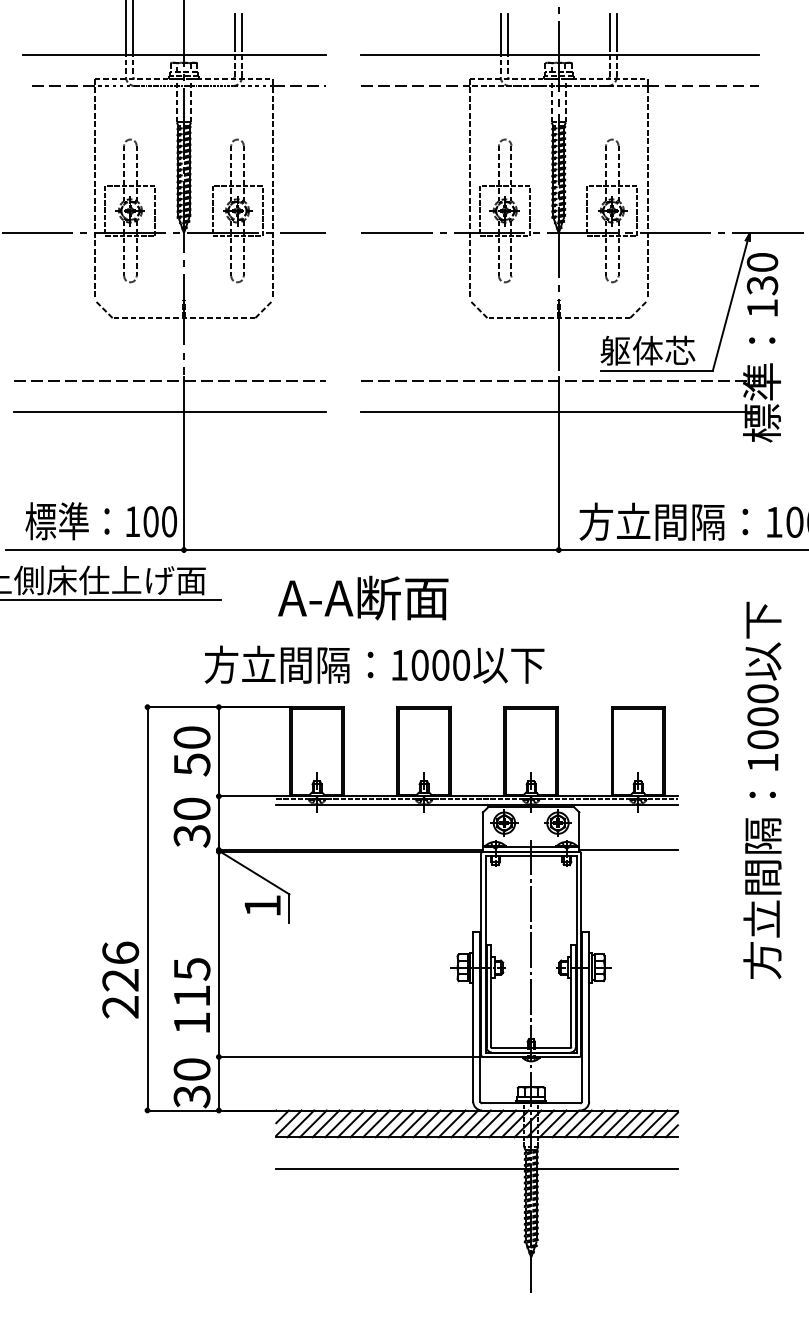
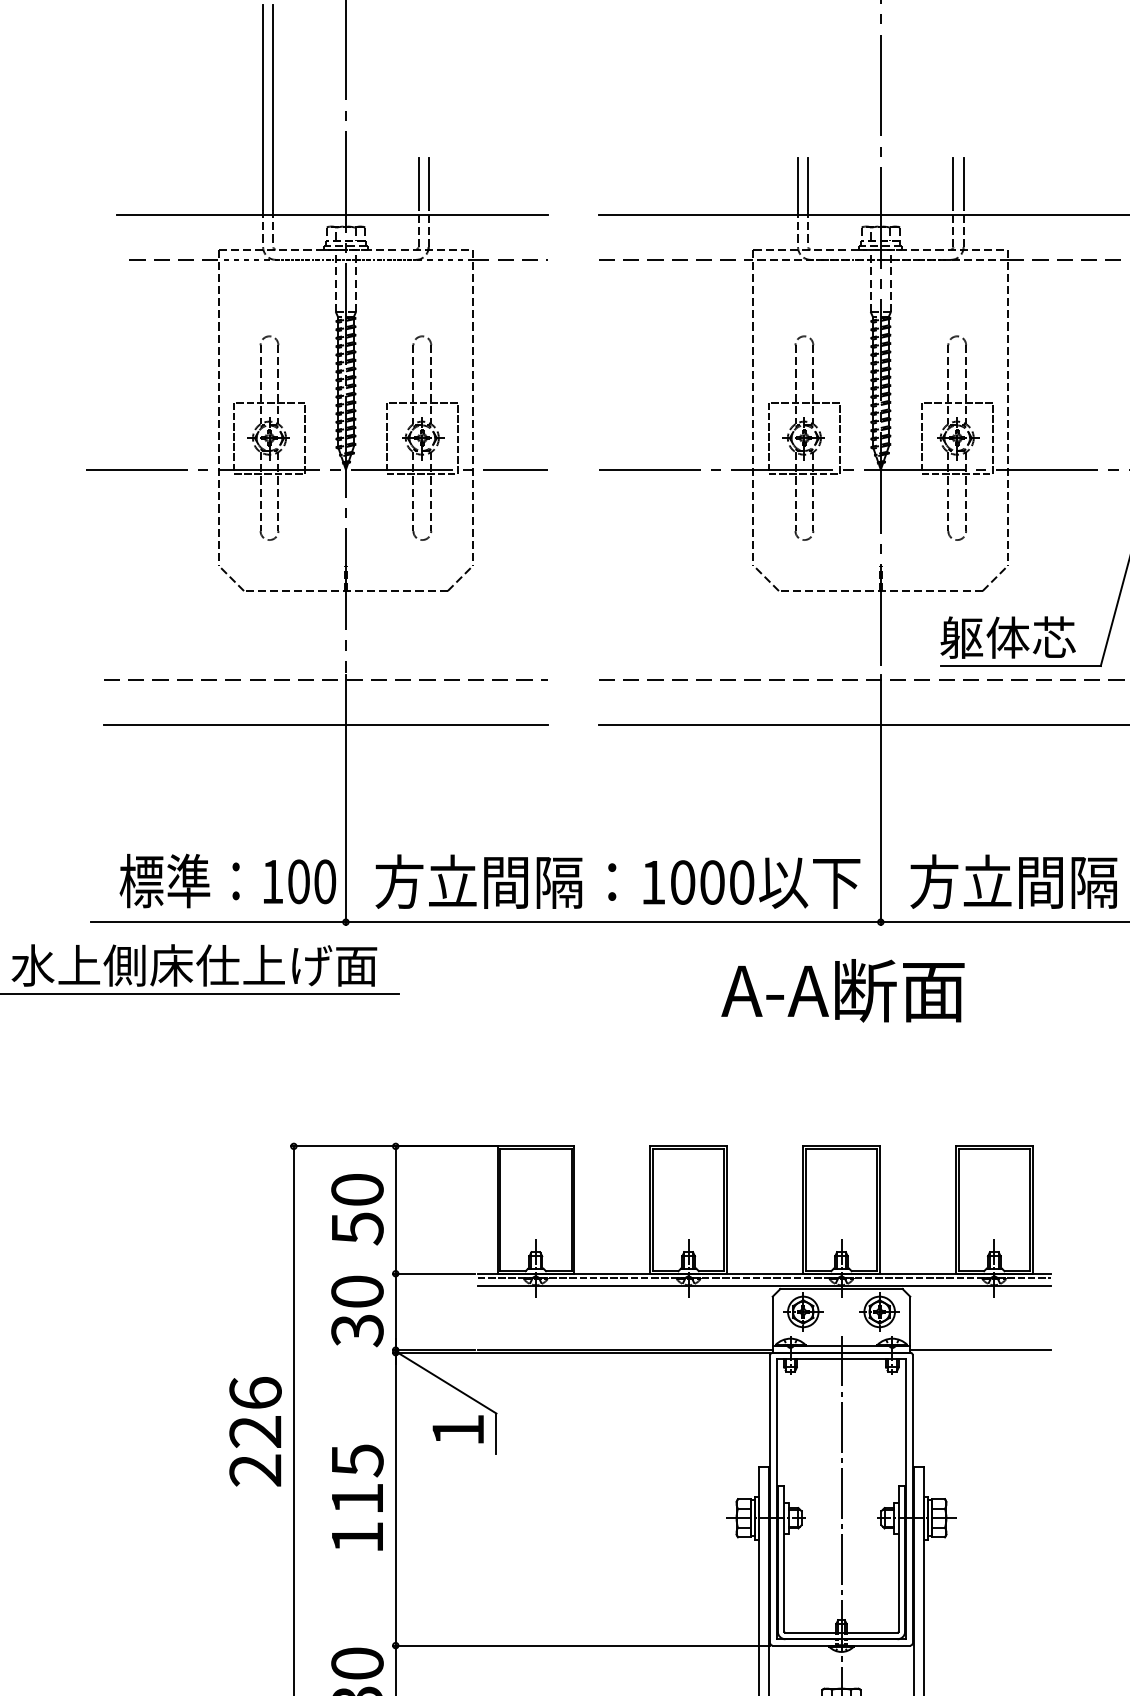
text: (363, 597) -> (843, 989), moved
text: (374, 664) -> (617, 881), moved
text: (120, 979) -> (255, 1430), moved
text: (192, 995) -> (358, 1497), moved

